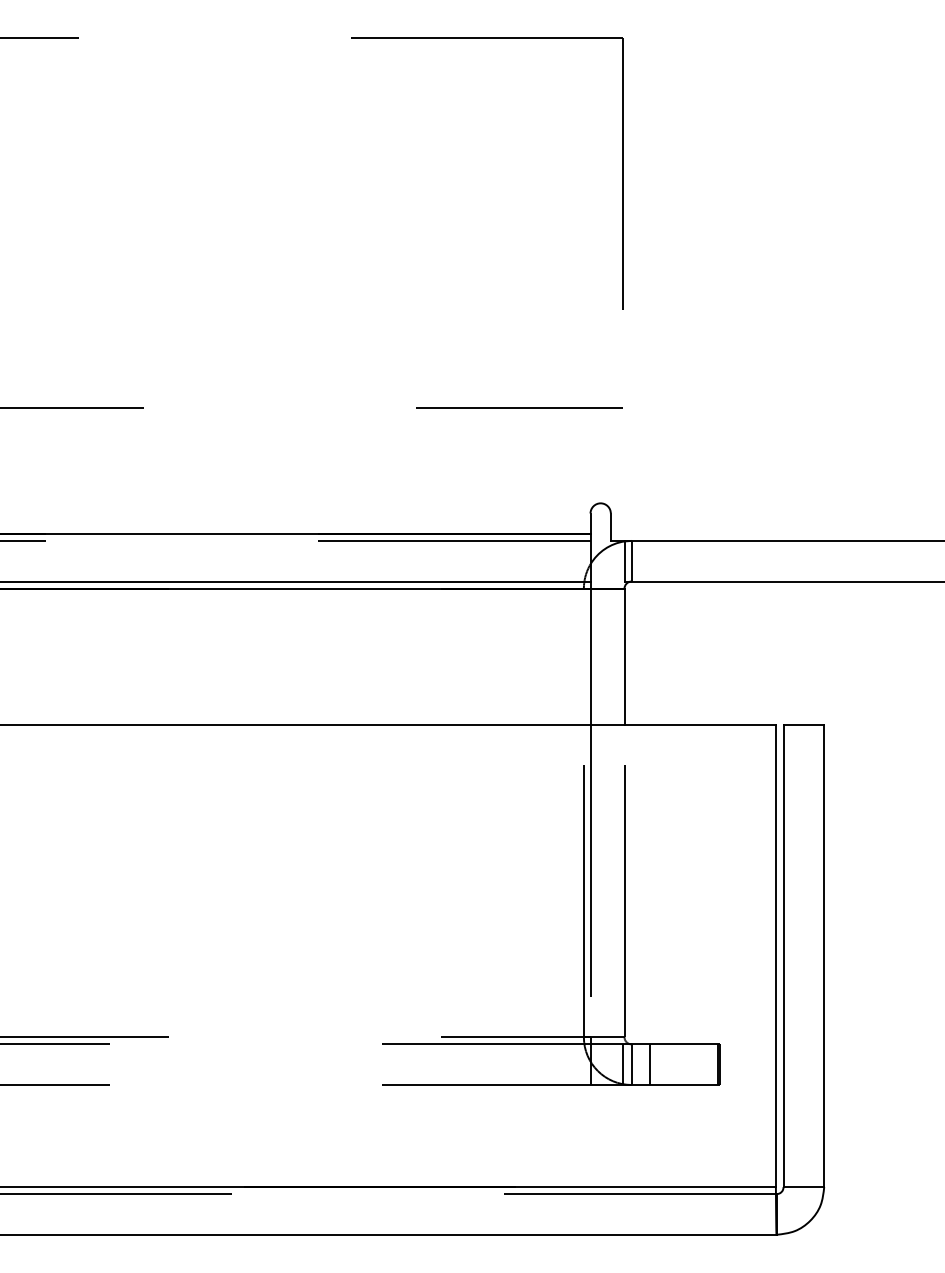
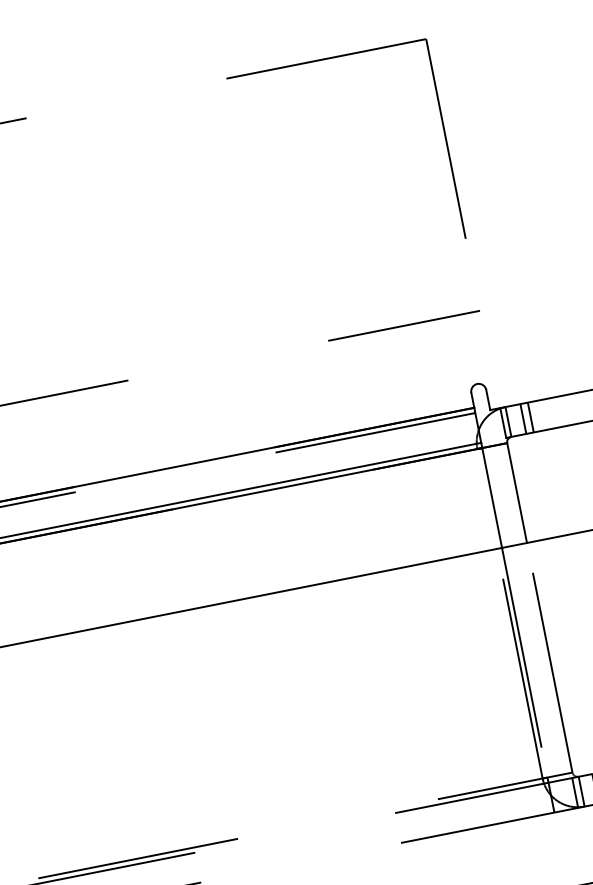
line: (651, 560) -> (522, 418), added
line: (662, 560) -> (531, 416), added

